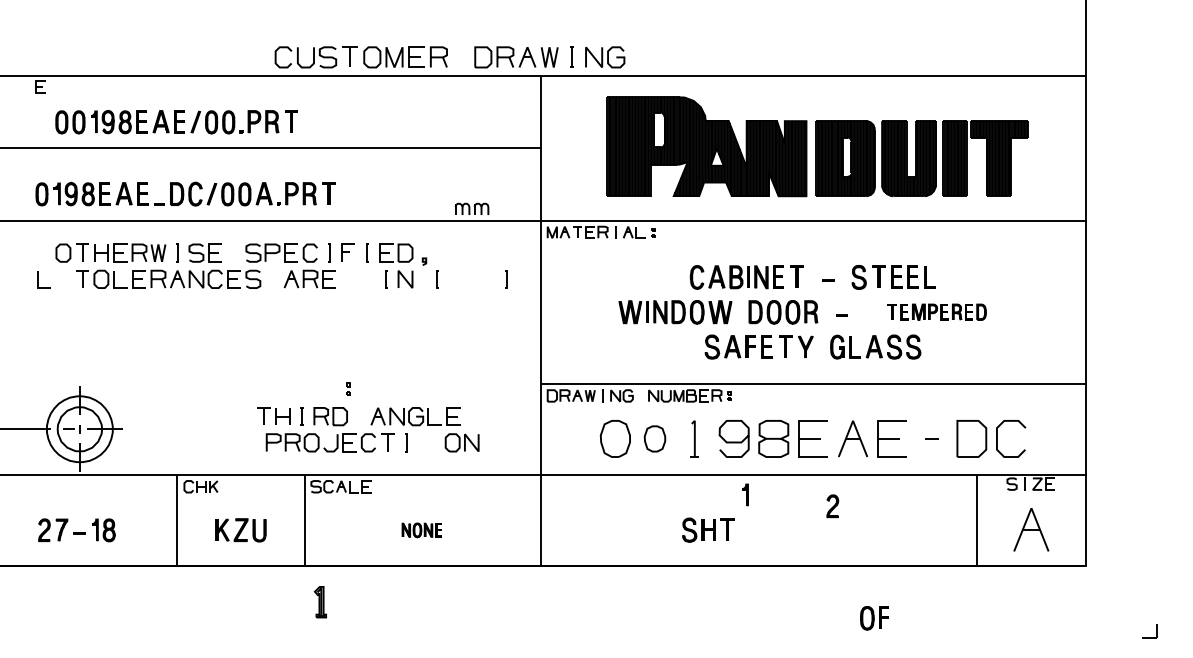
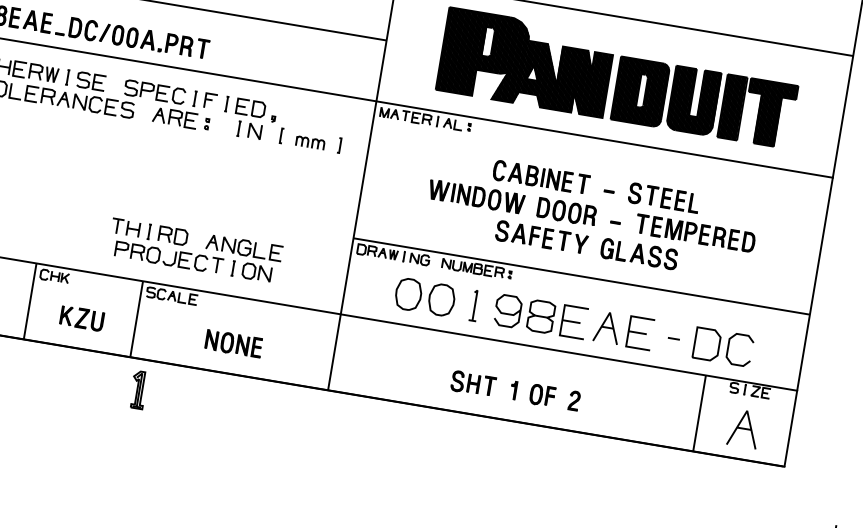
part: (471, 208) -> (310, 142), moved
part: (936, 312) -> (695, 233), size x1.43
part: (348, 388) -> (207, 123), moved
part: (654, 438) -> (441, 299), size x1.43
part: (461, 442) -> (256, 272), moved
part: (745, 494) -> (513, 390), moved
part: (832, 506) -> (574, 401), moved
part: (421, 530) -> (233, 343), size x1.67
part: (320, 601) -> (138, 389), size x1.43
part: (874, 618) -> (542, 395), moved

